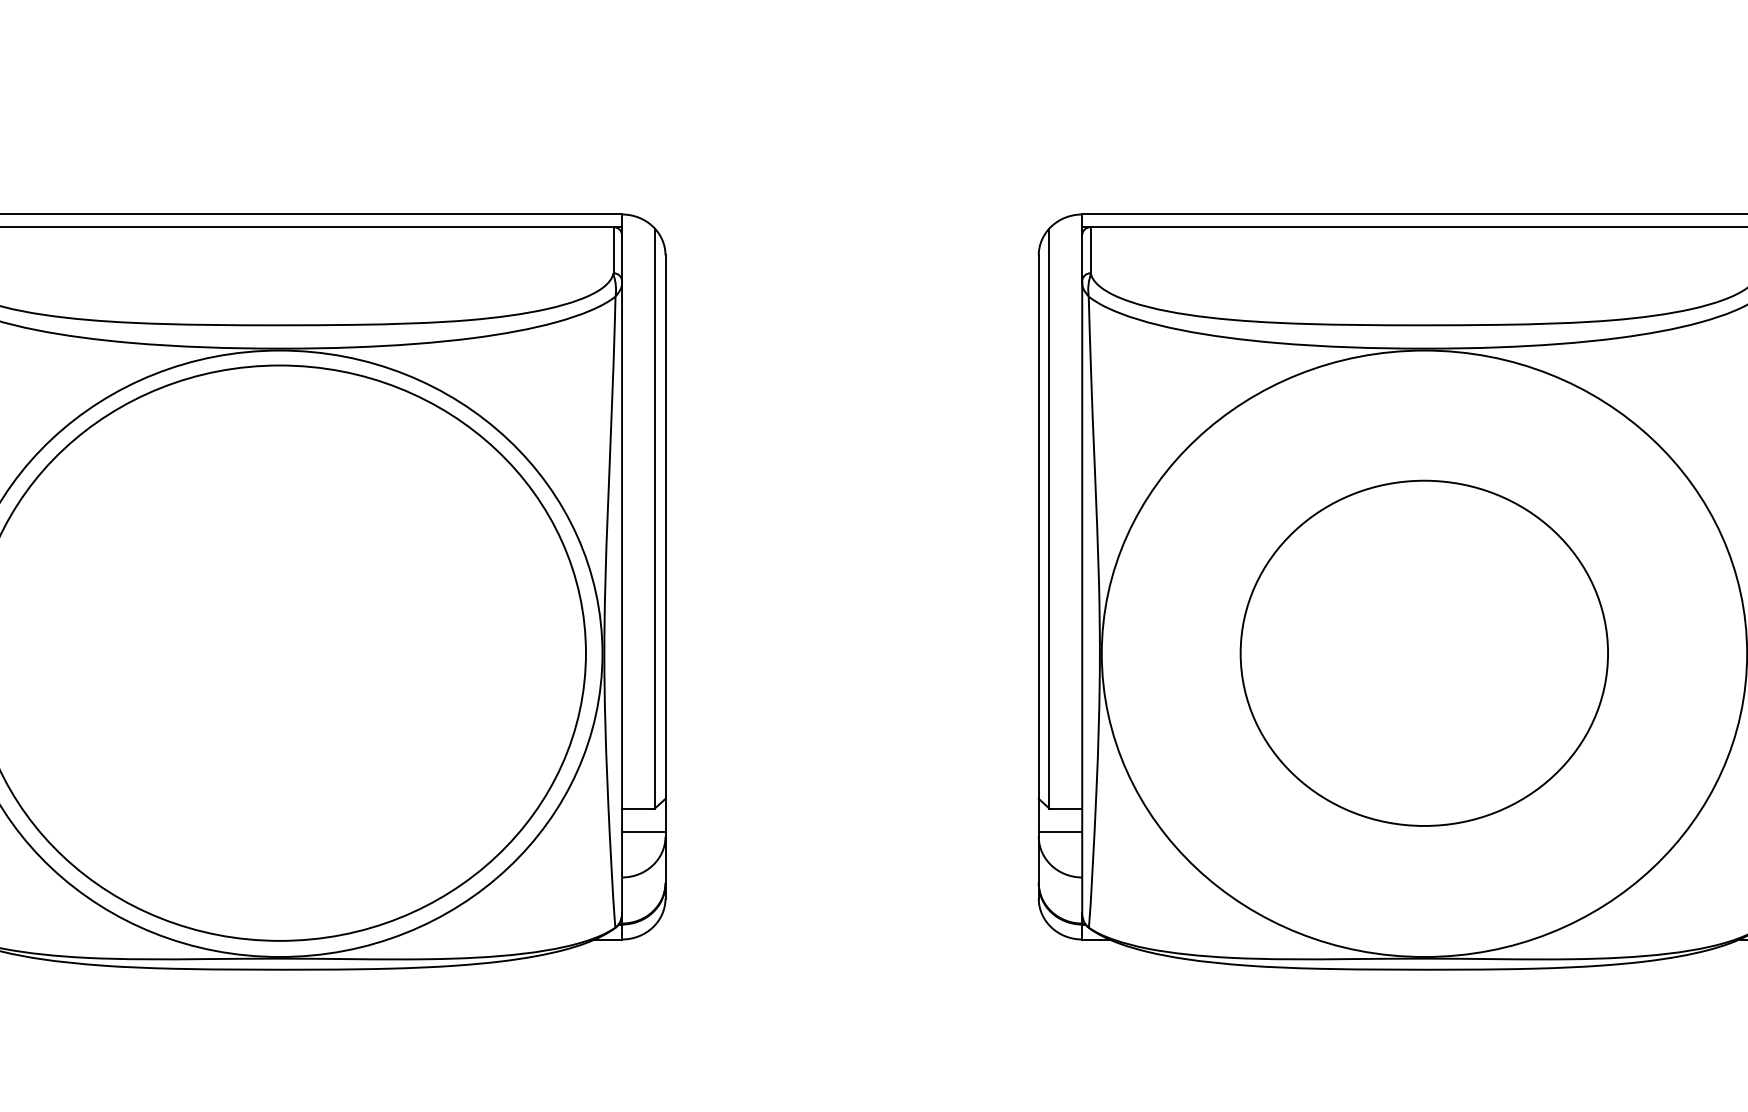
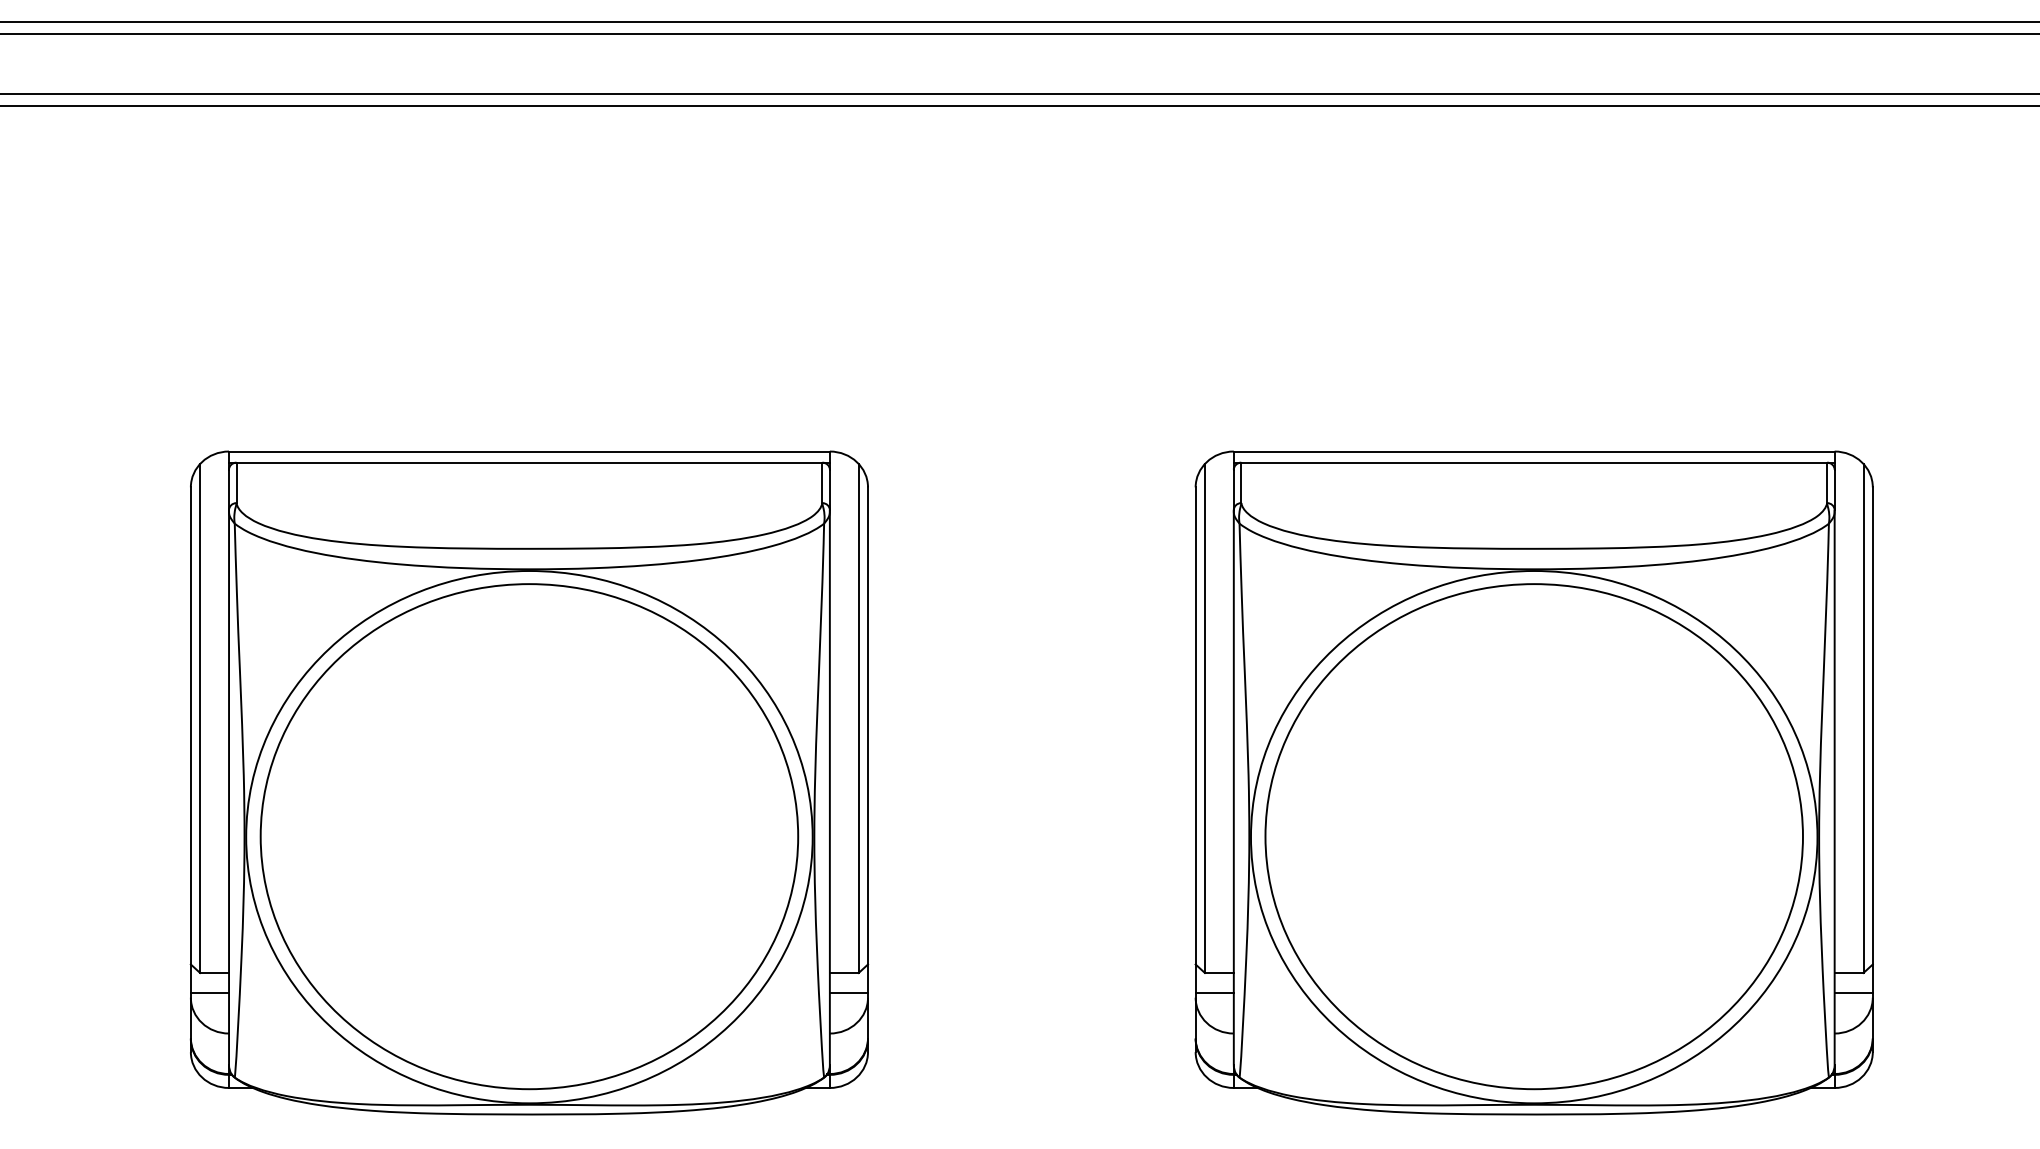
part: (1423, 653) -> (1533, 836), size x1.67

